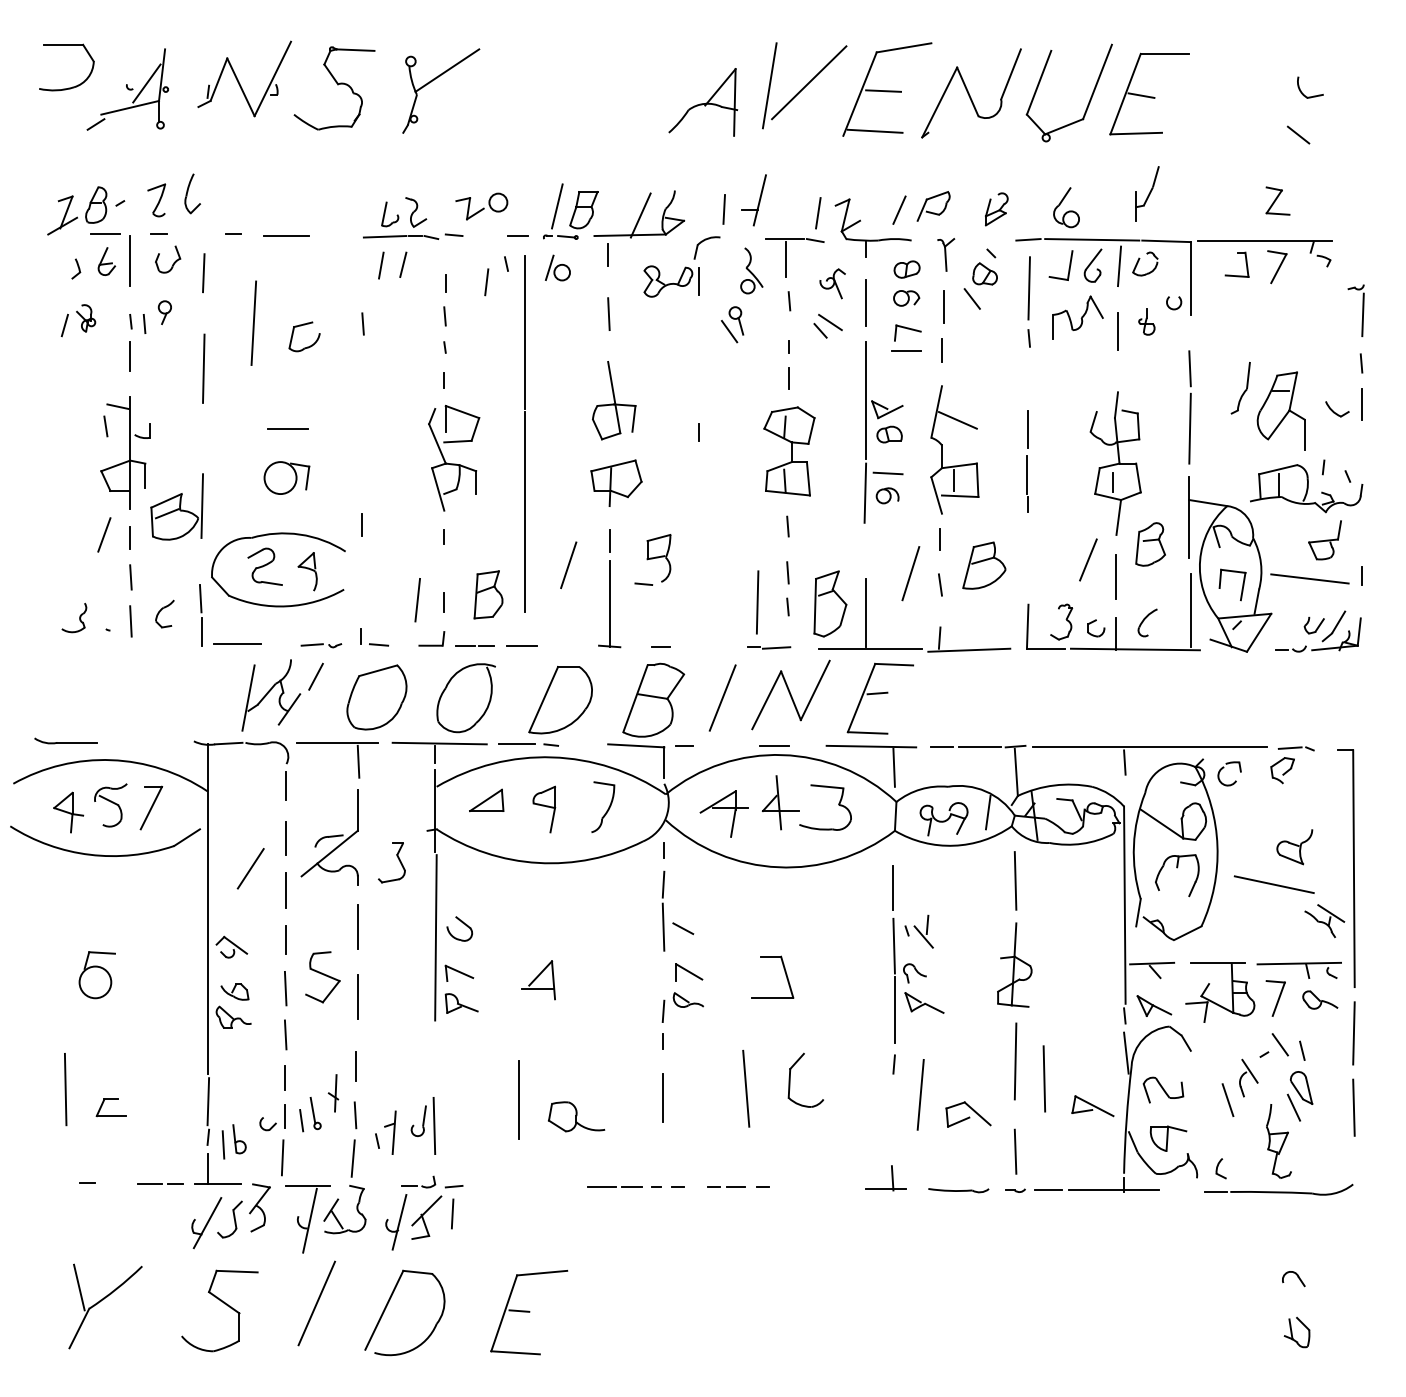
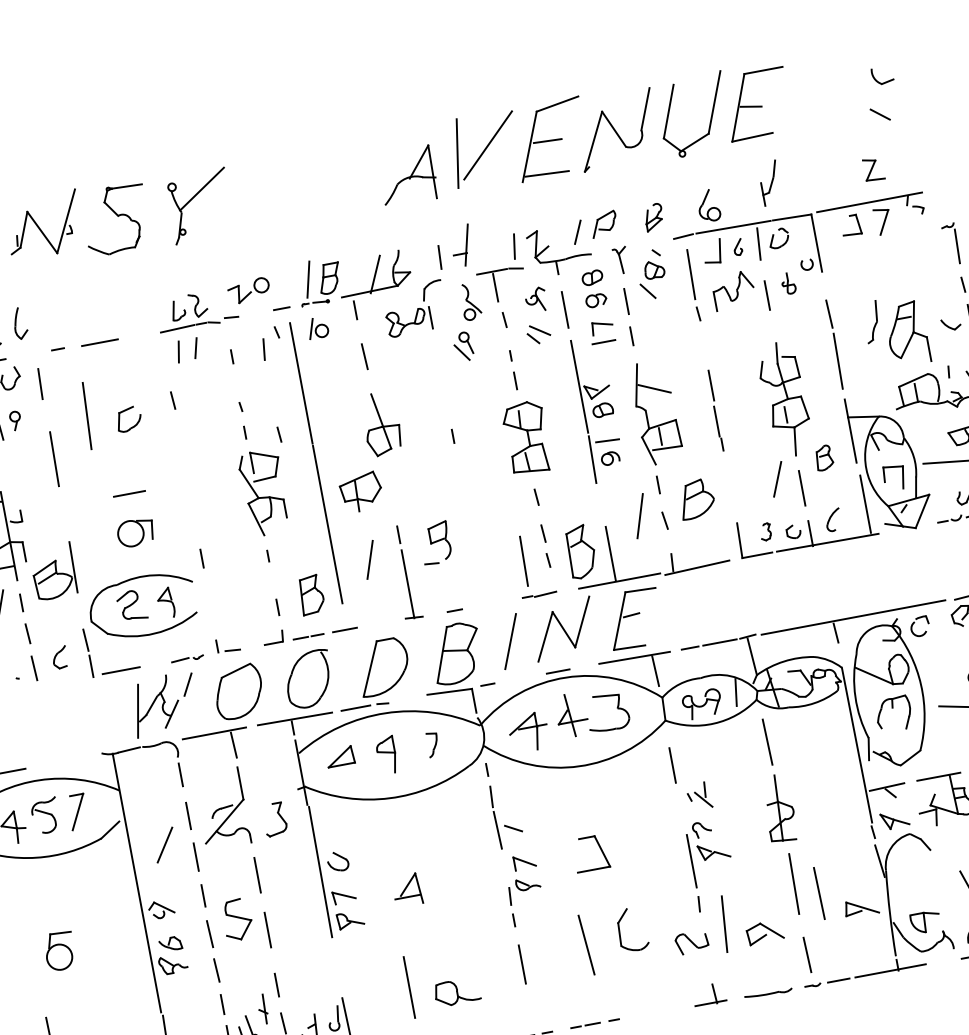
part: (1092, 265) -> (737, 247), size x0.6
line: (444, 316) -> (279, 434), moved
part: (616, 482) -> (361, 491), moved
part: (1150, 544) -> (824, 458), size x0.7
line: (417, 600) -> (256, 609), removed
part: (1061, 621) -> (765, 531), size x0.6
part: (603, 806) -> (432, 744), size x0.6
line: (893, 945) -> (681, 810), removed
part: (1163, 1089) -> (691, 942), moved

